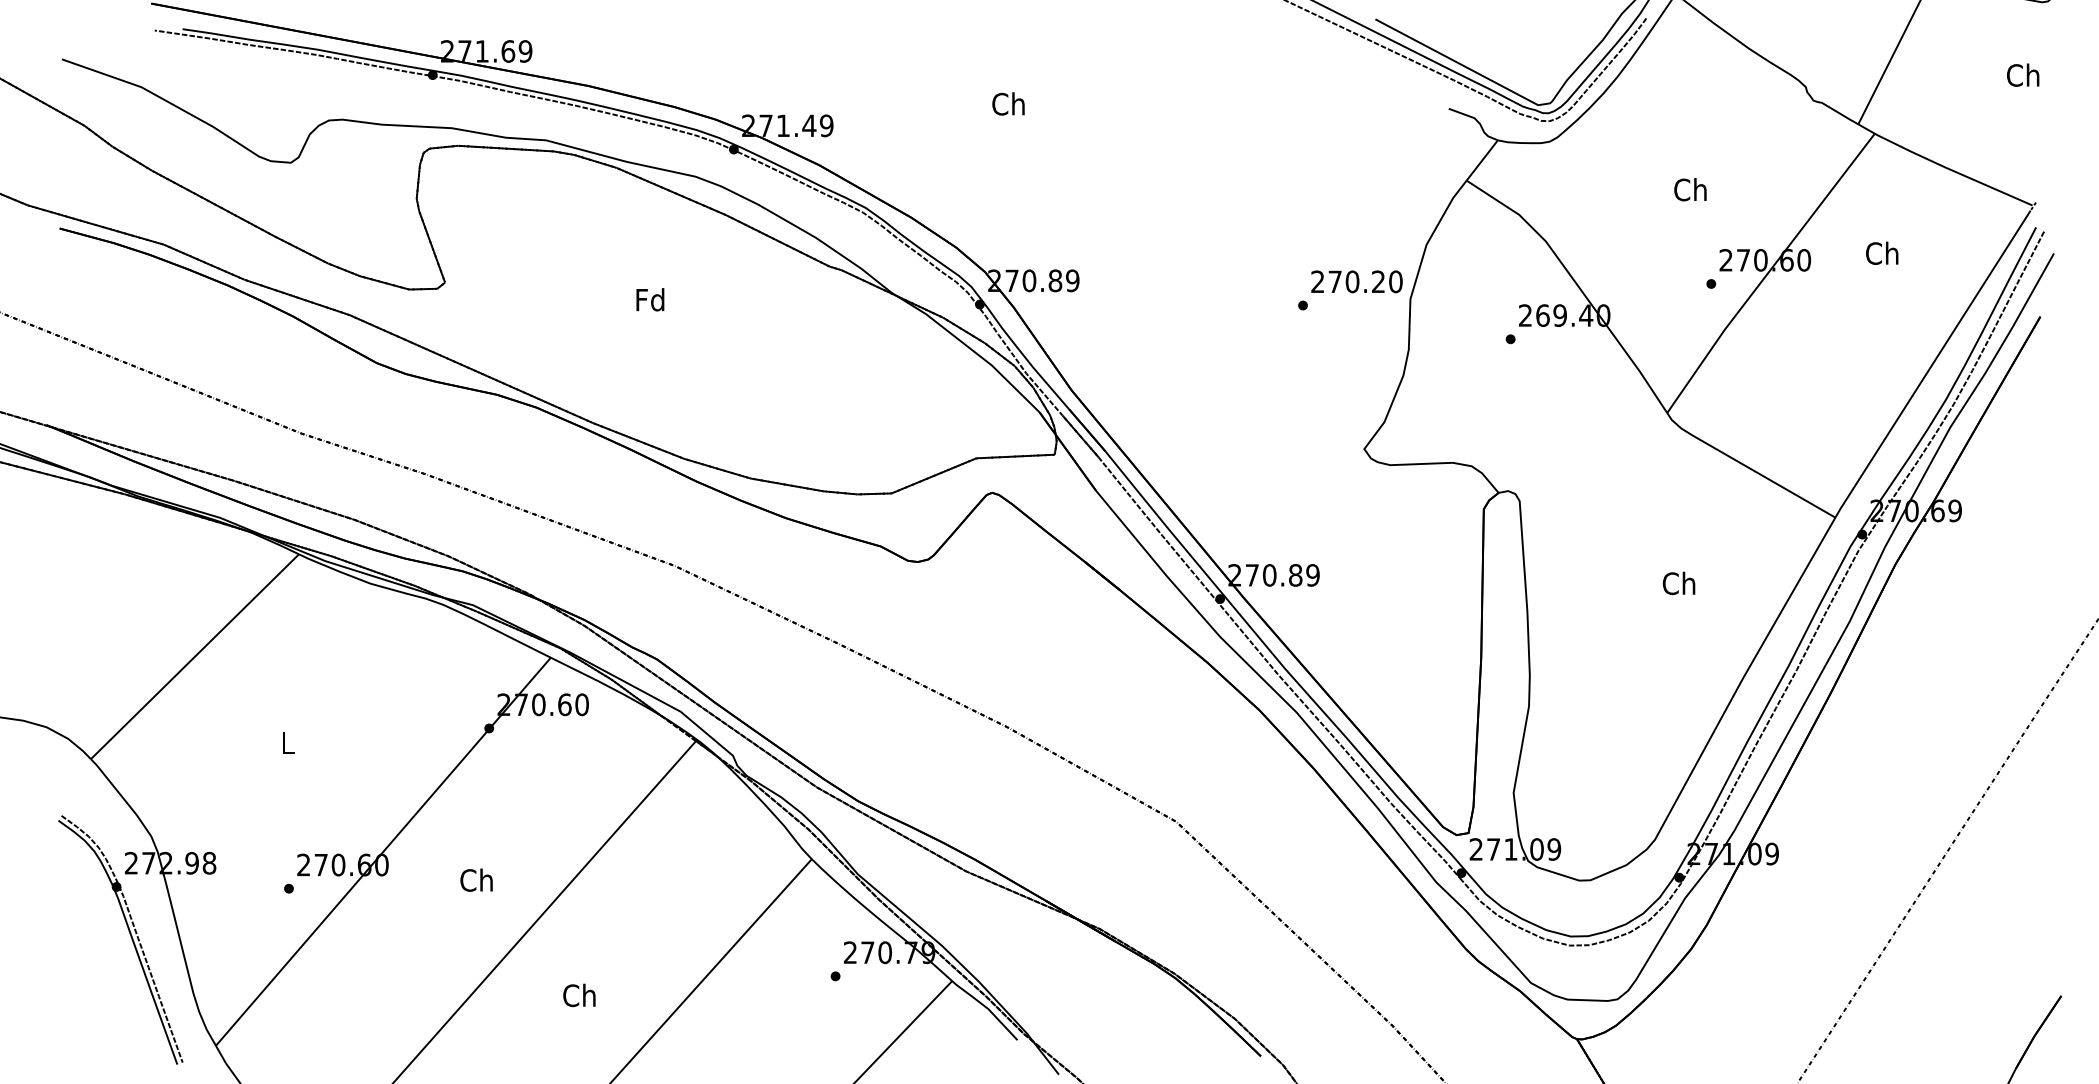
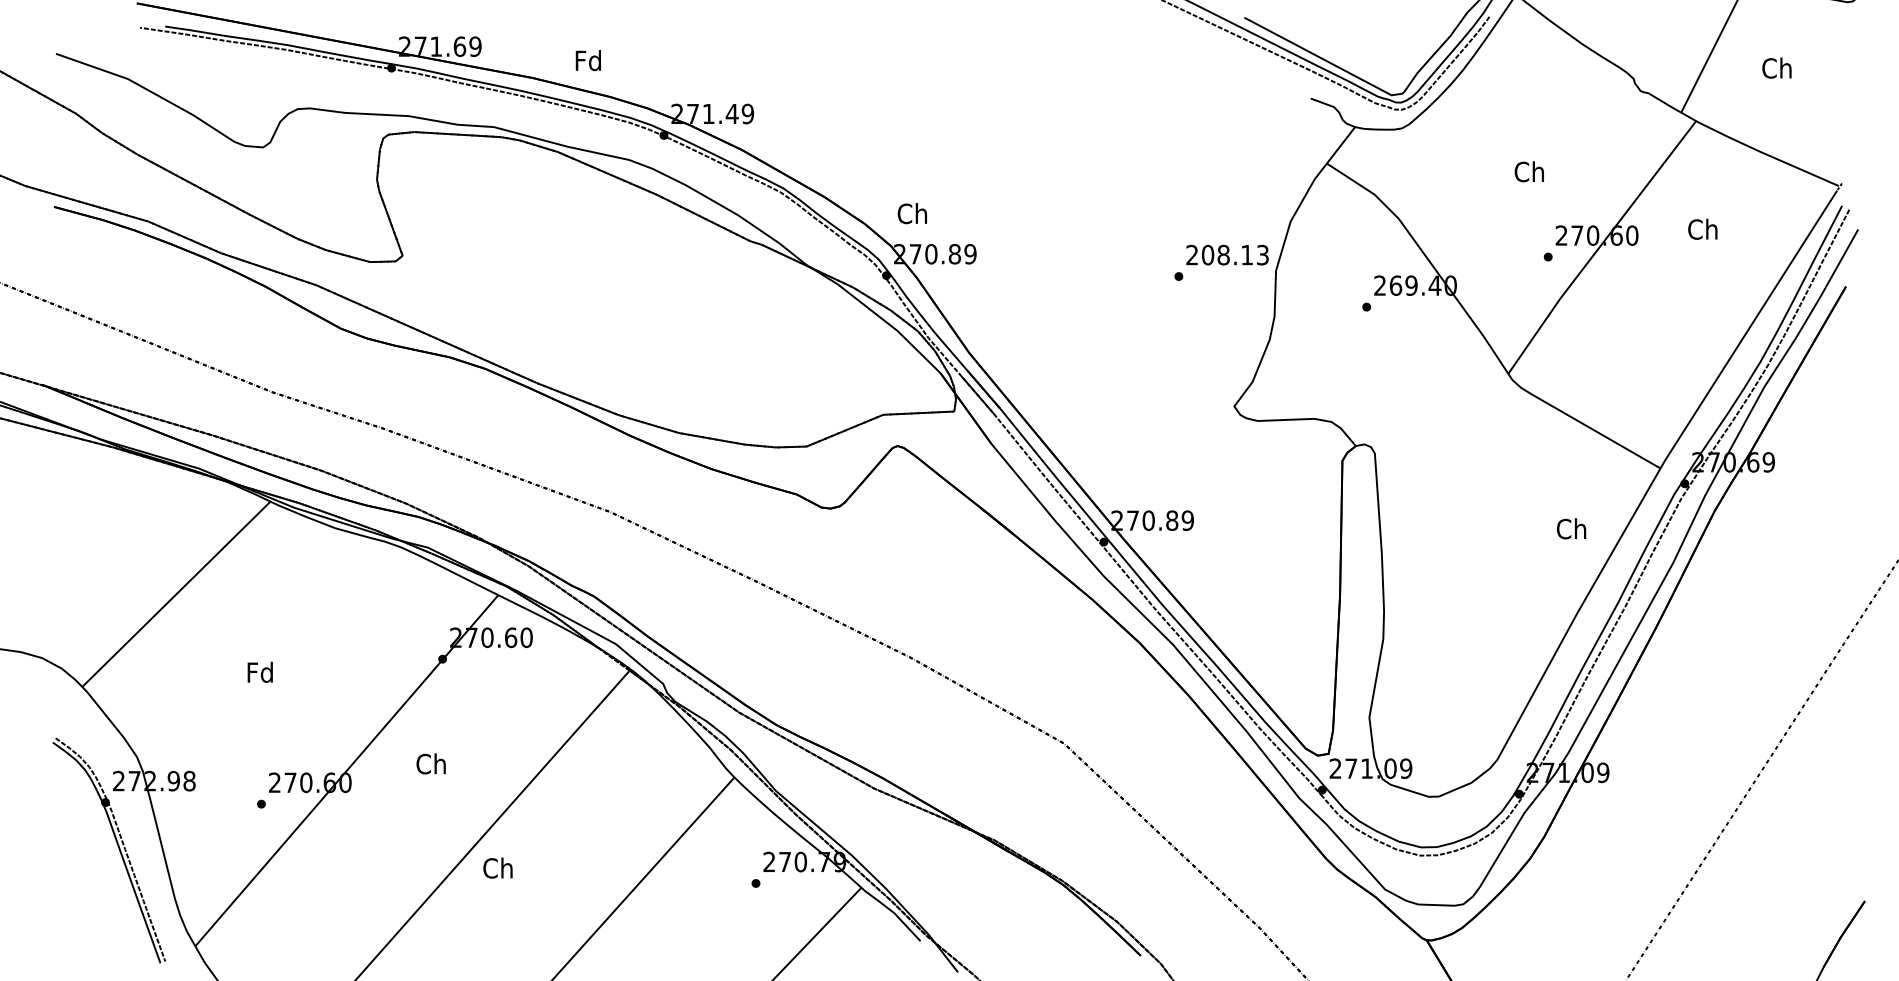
text: (2023, 74) -> (1777, 67), moved
text: (1008, 103) -> (912, 213), moved
text: (1365, 281) -> (1235, 254), 270.20 -> 208.13
text: (650, 299) -> (588, 60), moved
text: (1678, 583) -> (1571, 528), moved
text: (287, 742) -> (260, 671), L -> Fd
text: (476, 879) -> (431, 763), moved
text: (579, 995) -> (498, 868), moved

